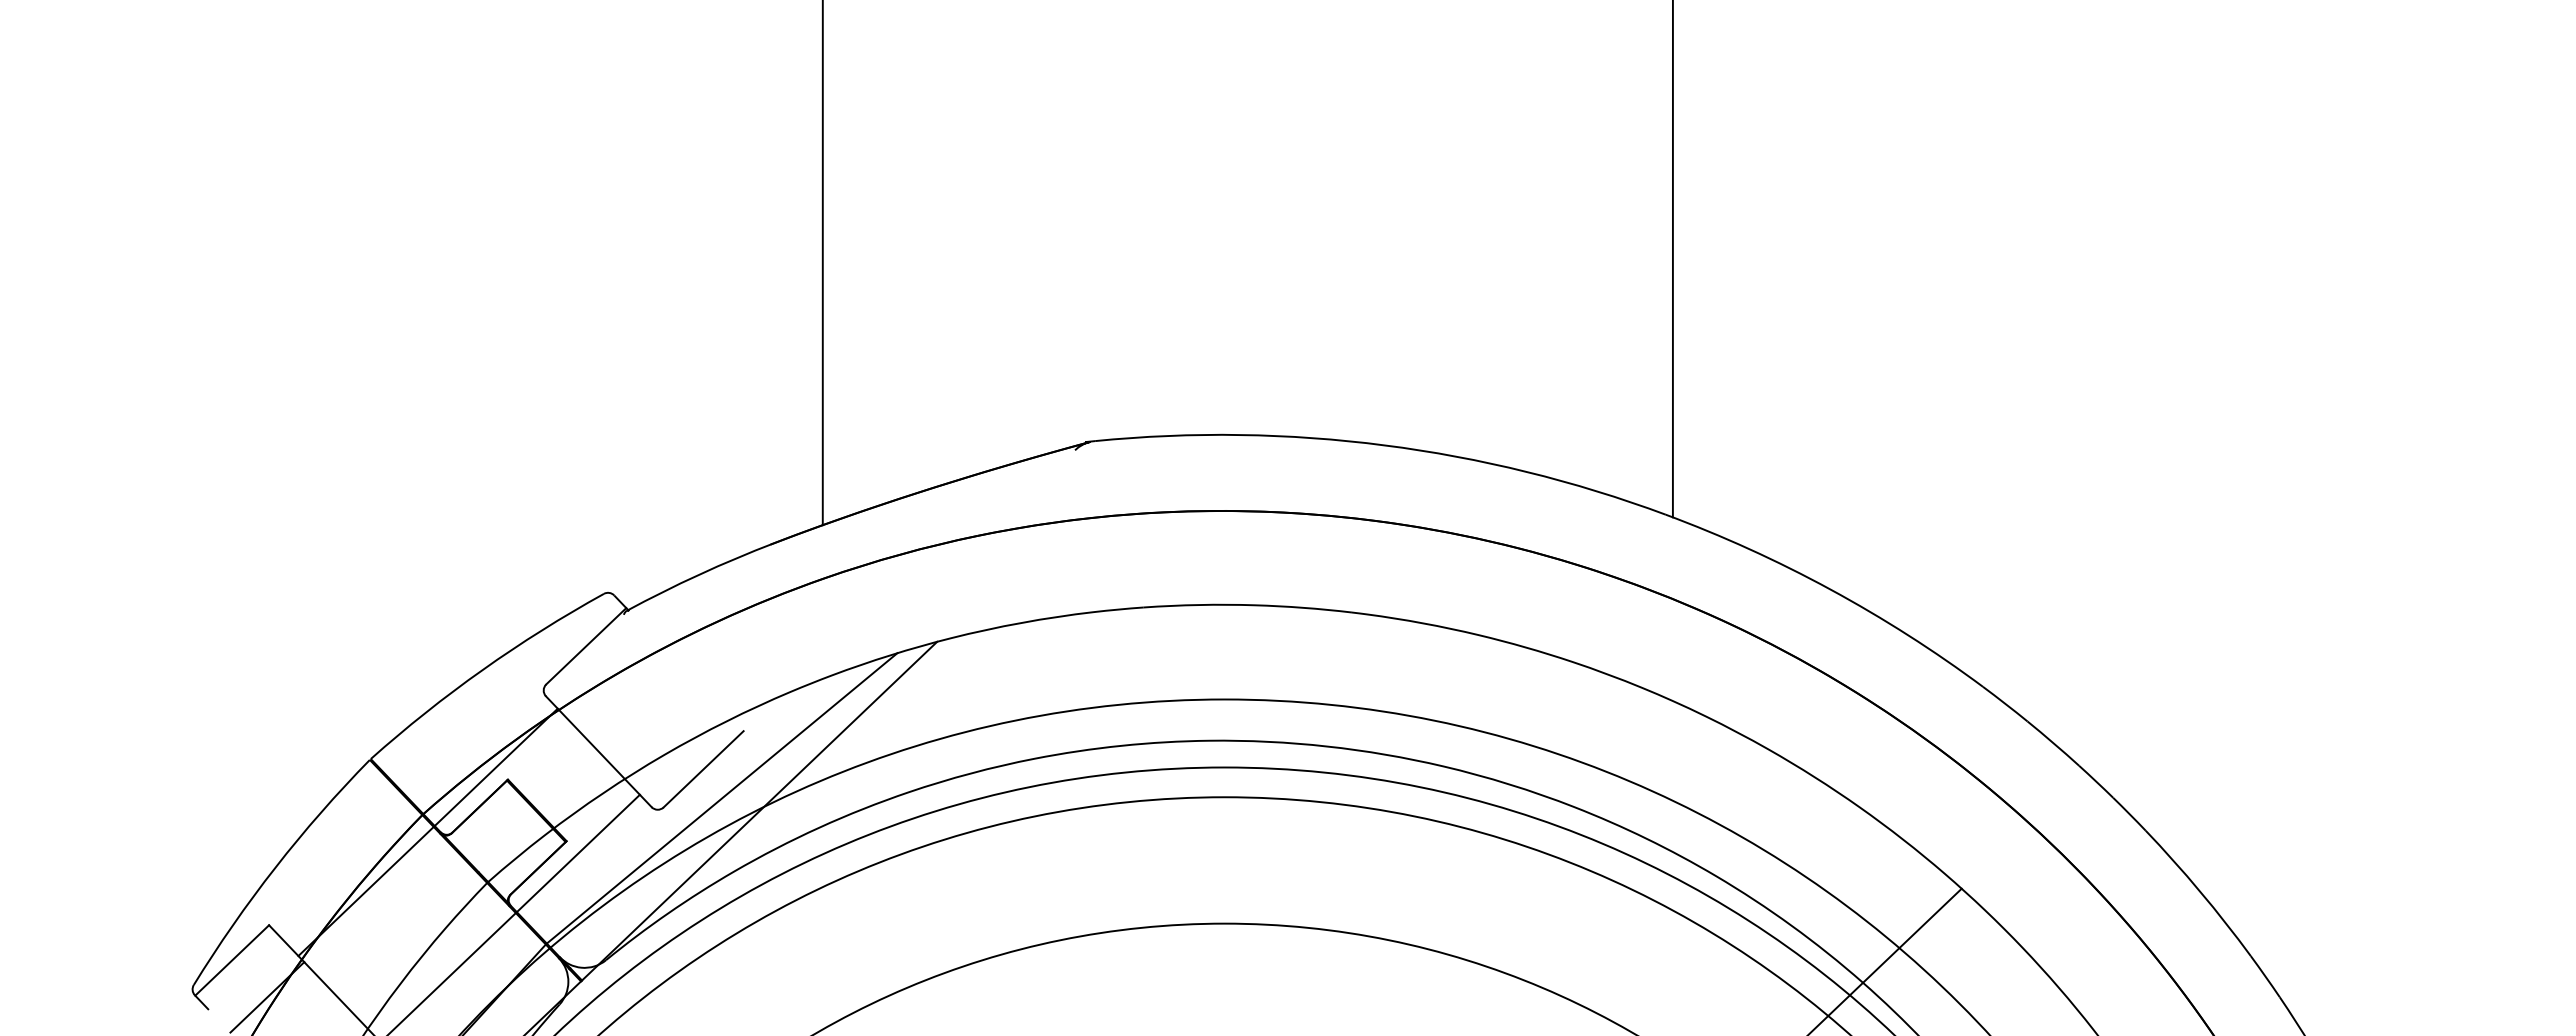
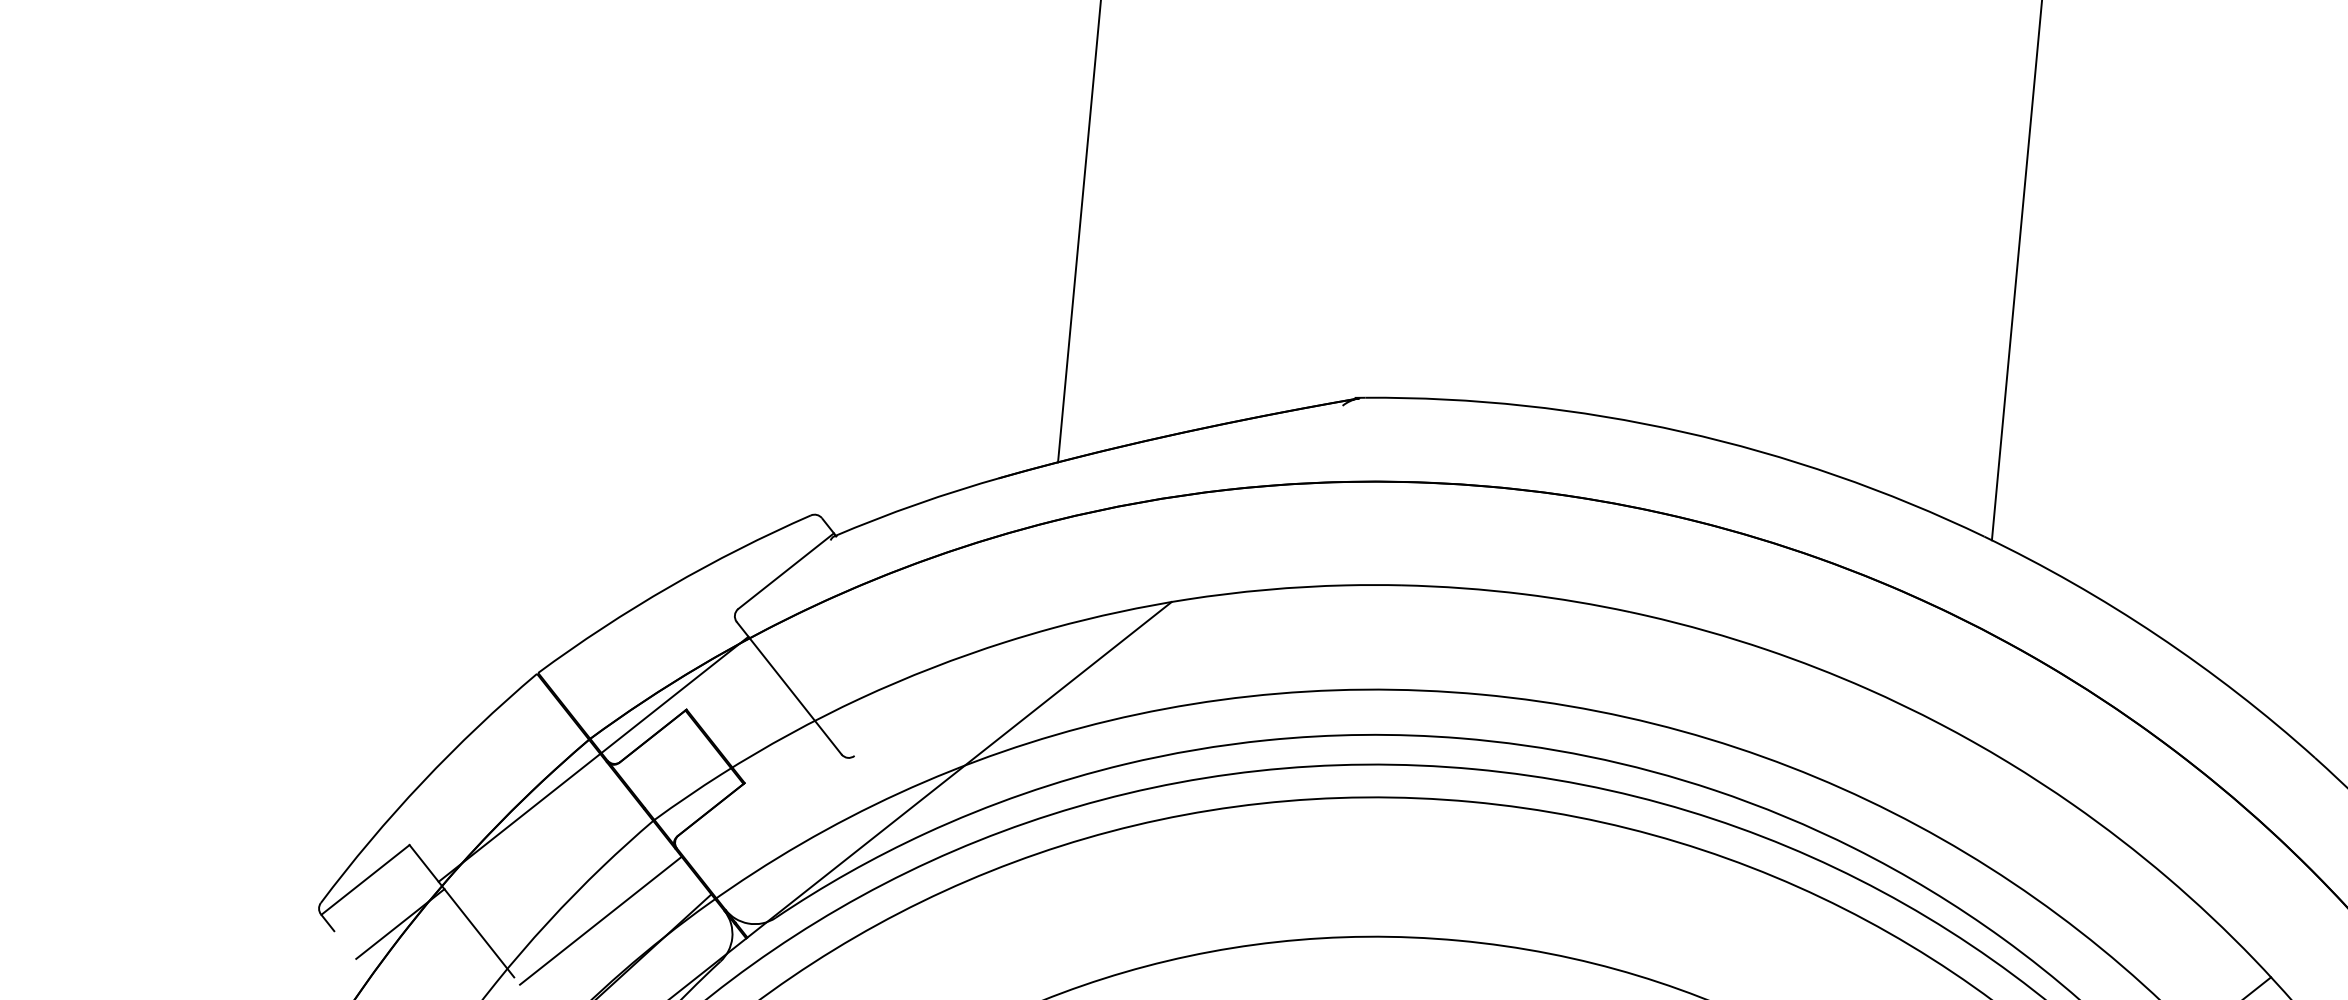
line: (703, 769) -> (902, 718), removed
line: (721, 798) -> (919, 752), removed
line: (577, 853) -> (755, 797), removed

